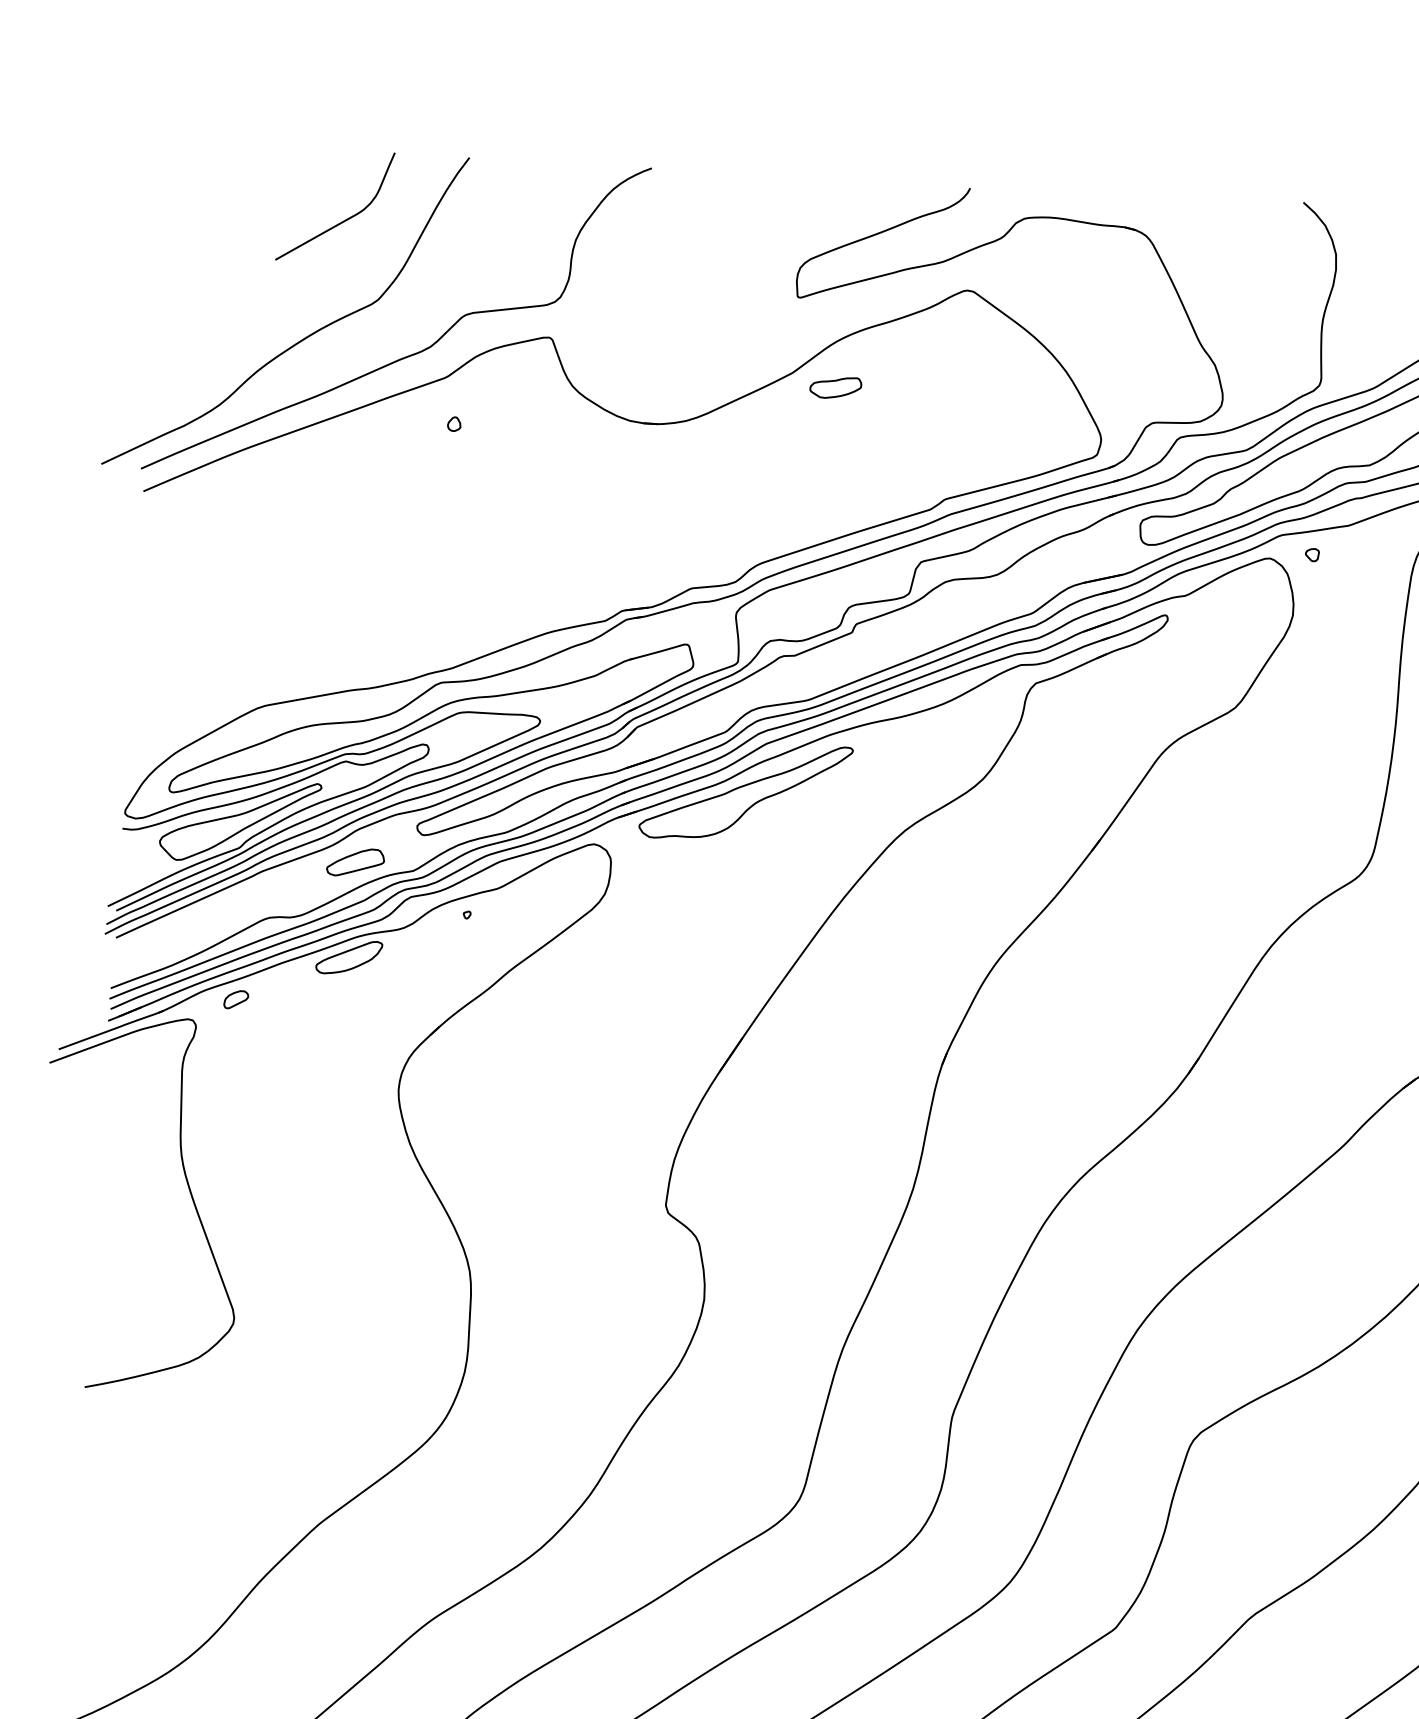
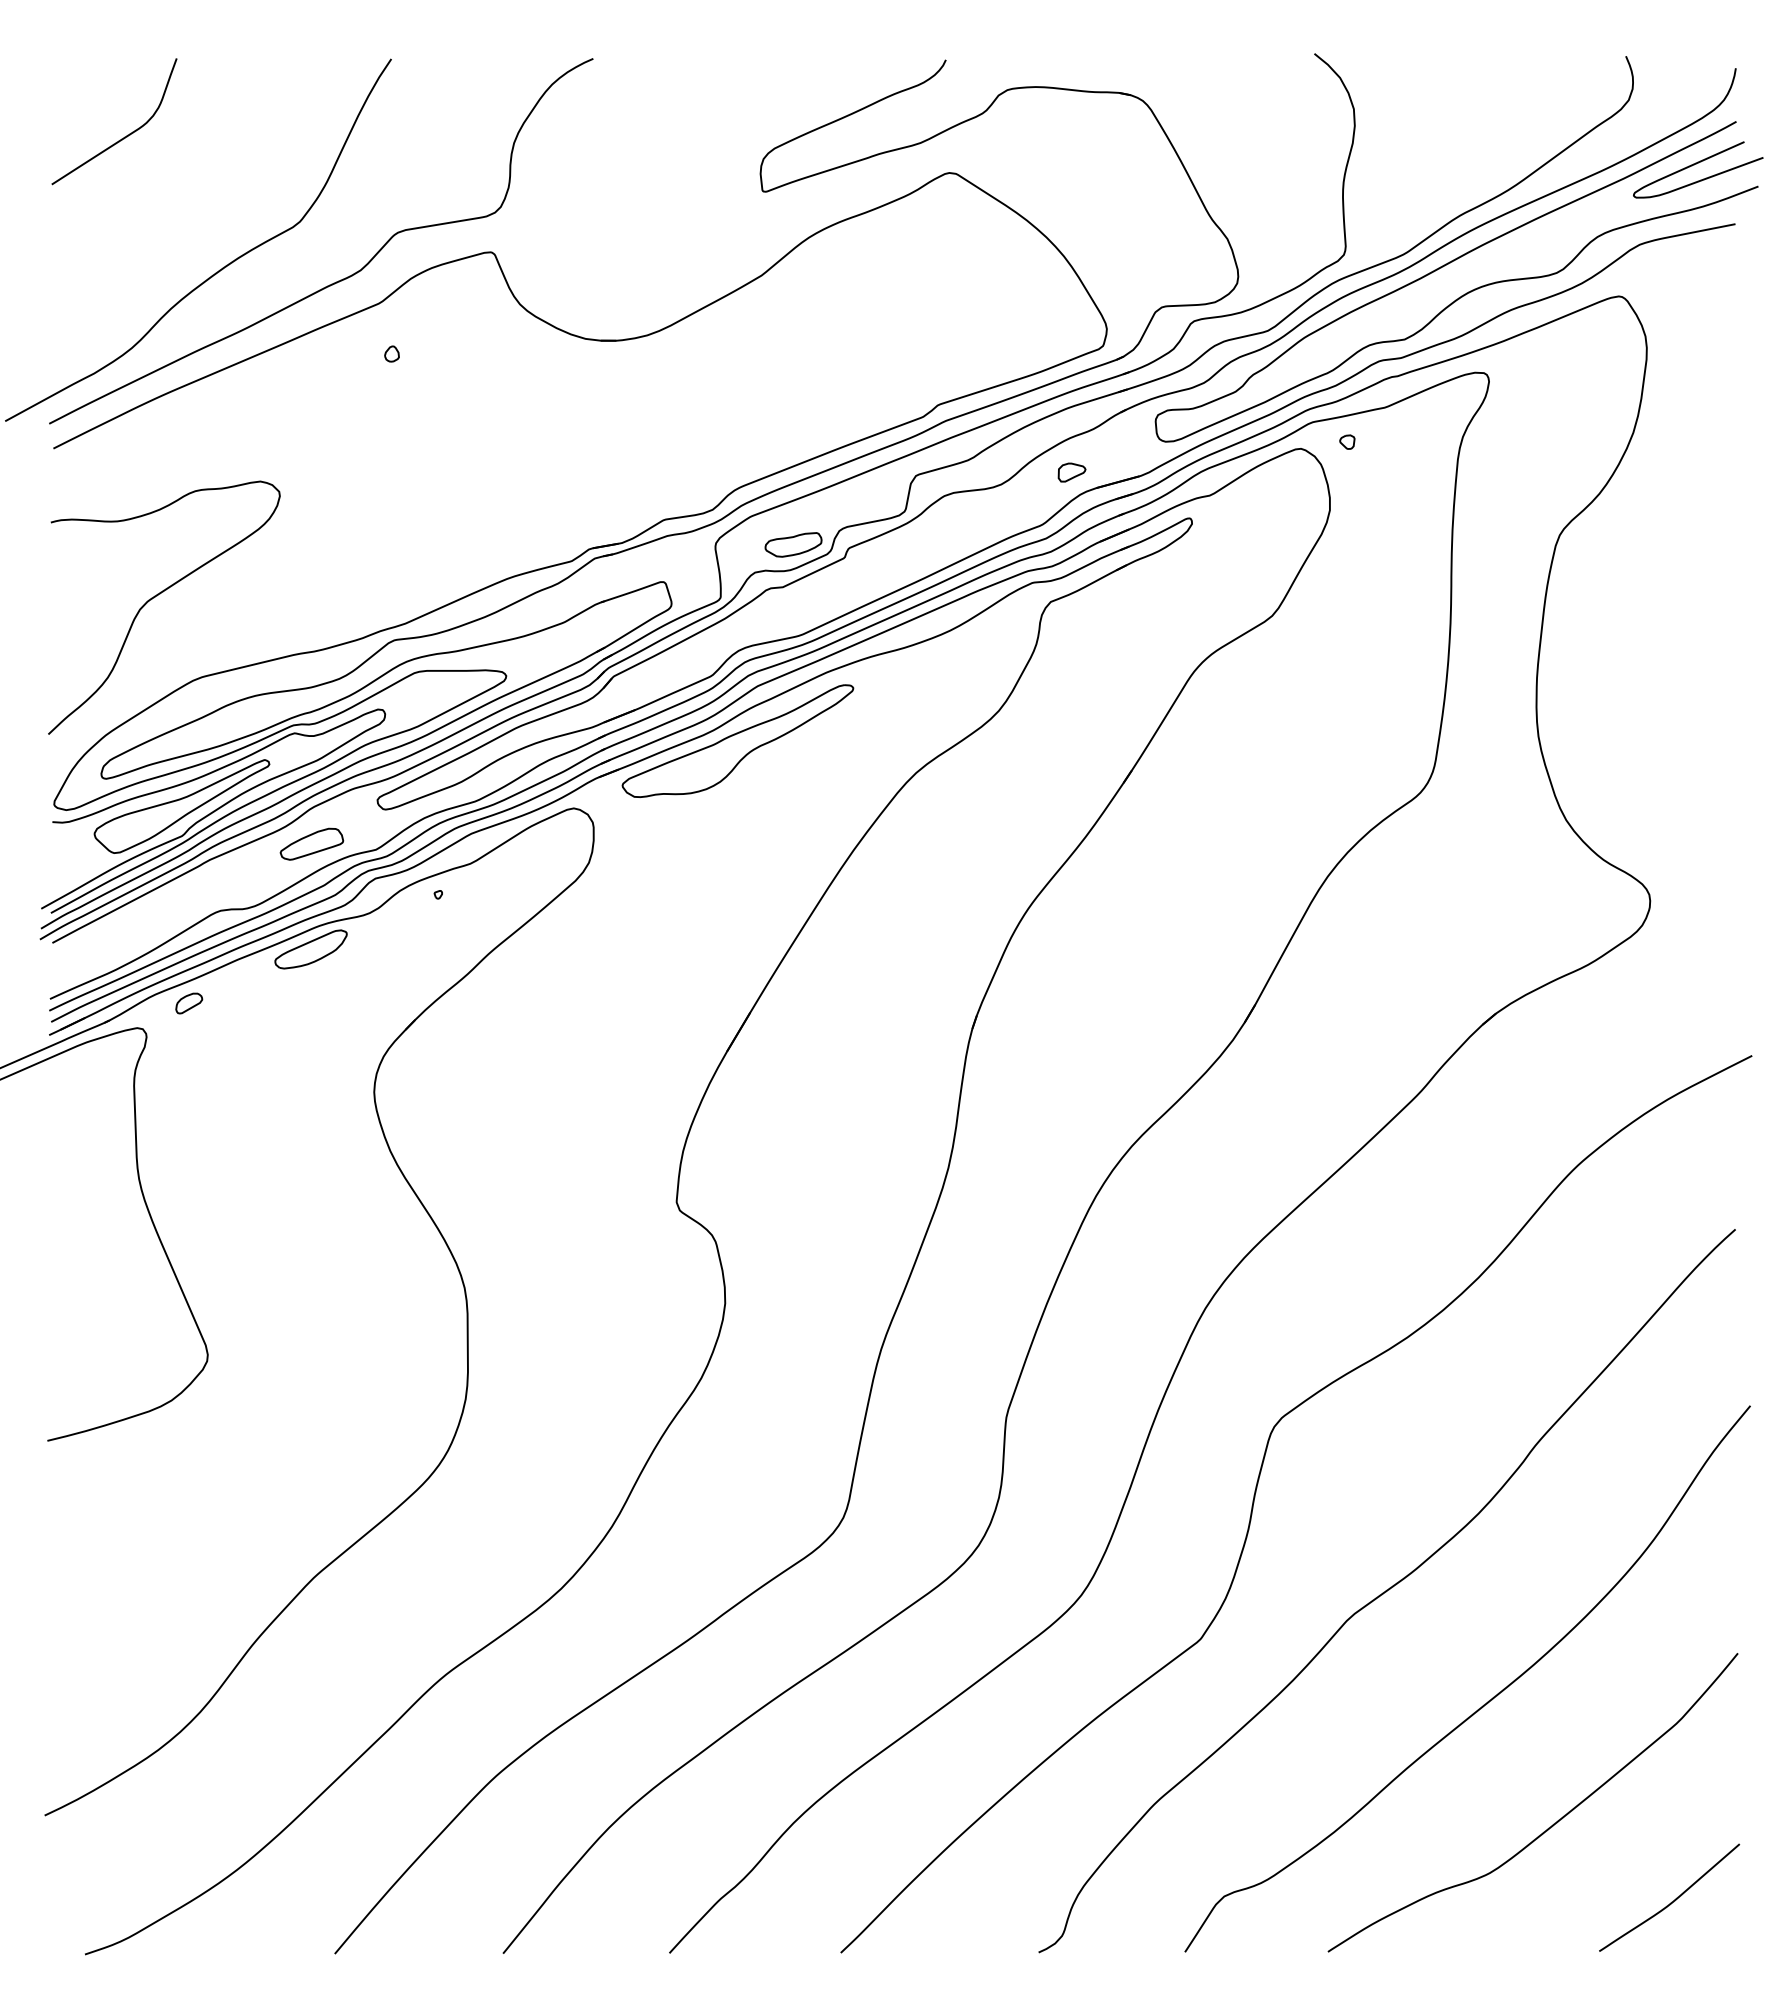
curve: (343, 220) -> (124, 136), moved
part: (835, 387) -> (793, 544), moved
part: (1061, 567) -> (1071, 472), added
curve: (229, 630) -> (157, 596), added

